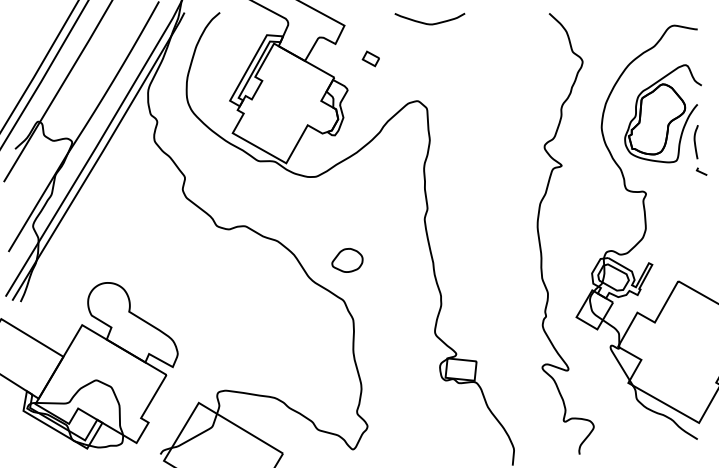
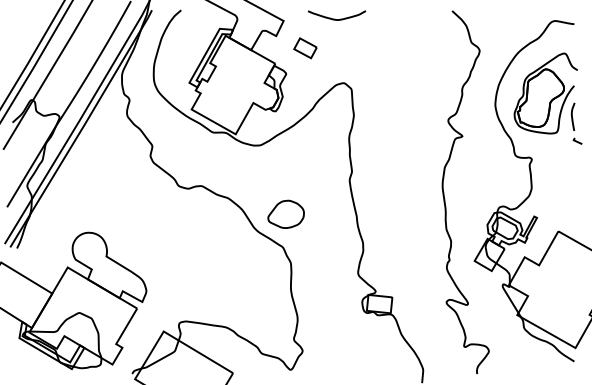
curve: (428, 22) -> (335, 18), moved
part: (371, 59) -> (305, 48), size x1.67
part: (346, 259) -> (285, 213), size x1.43

